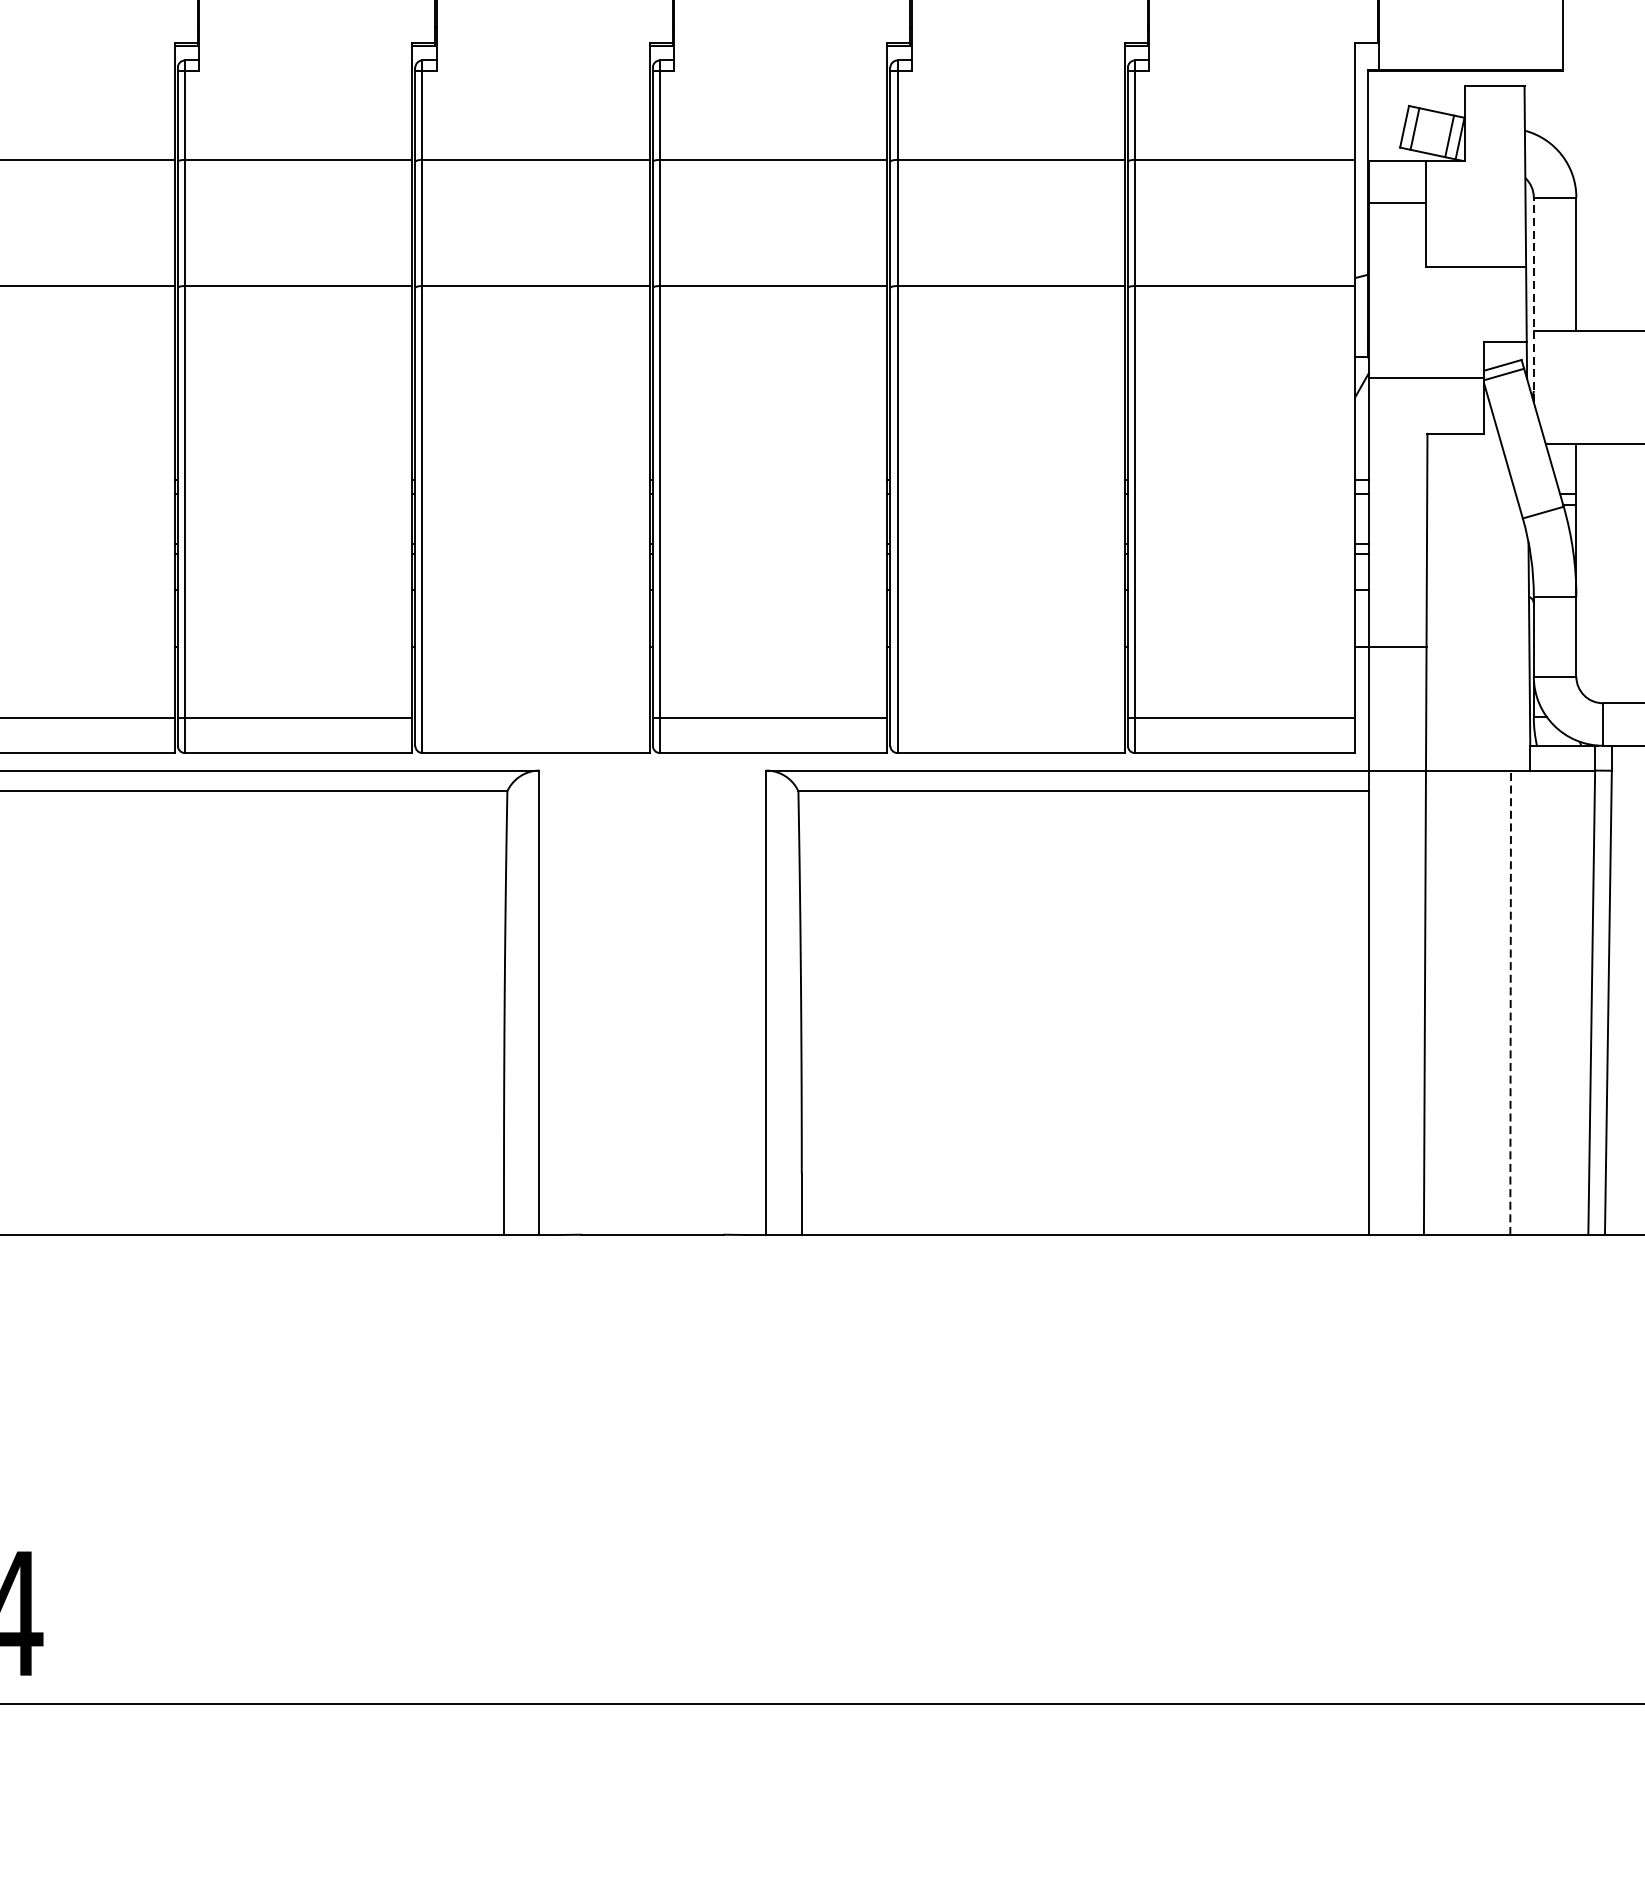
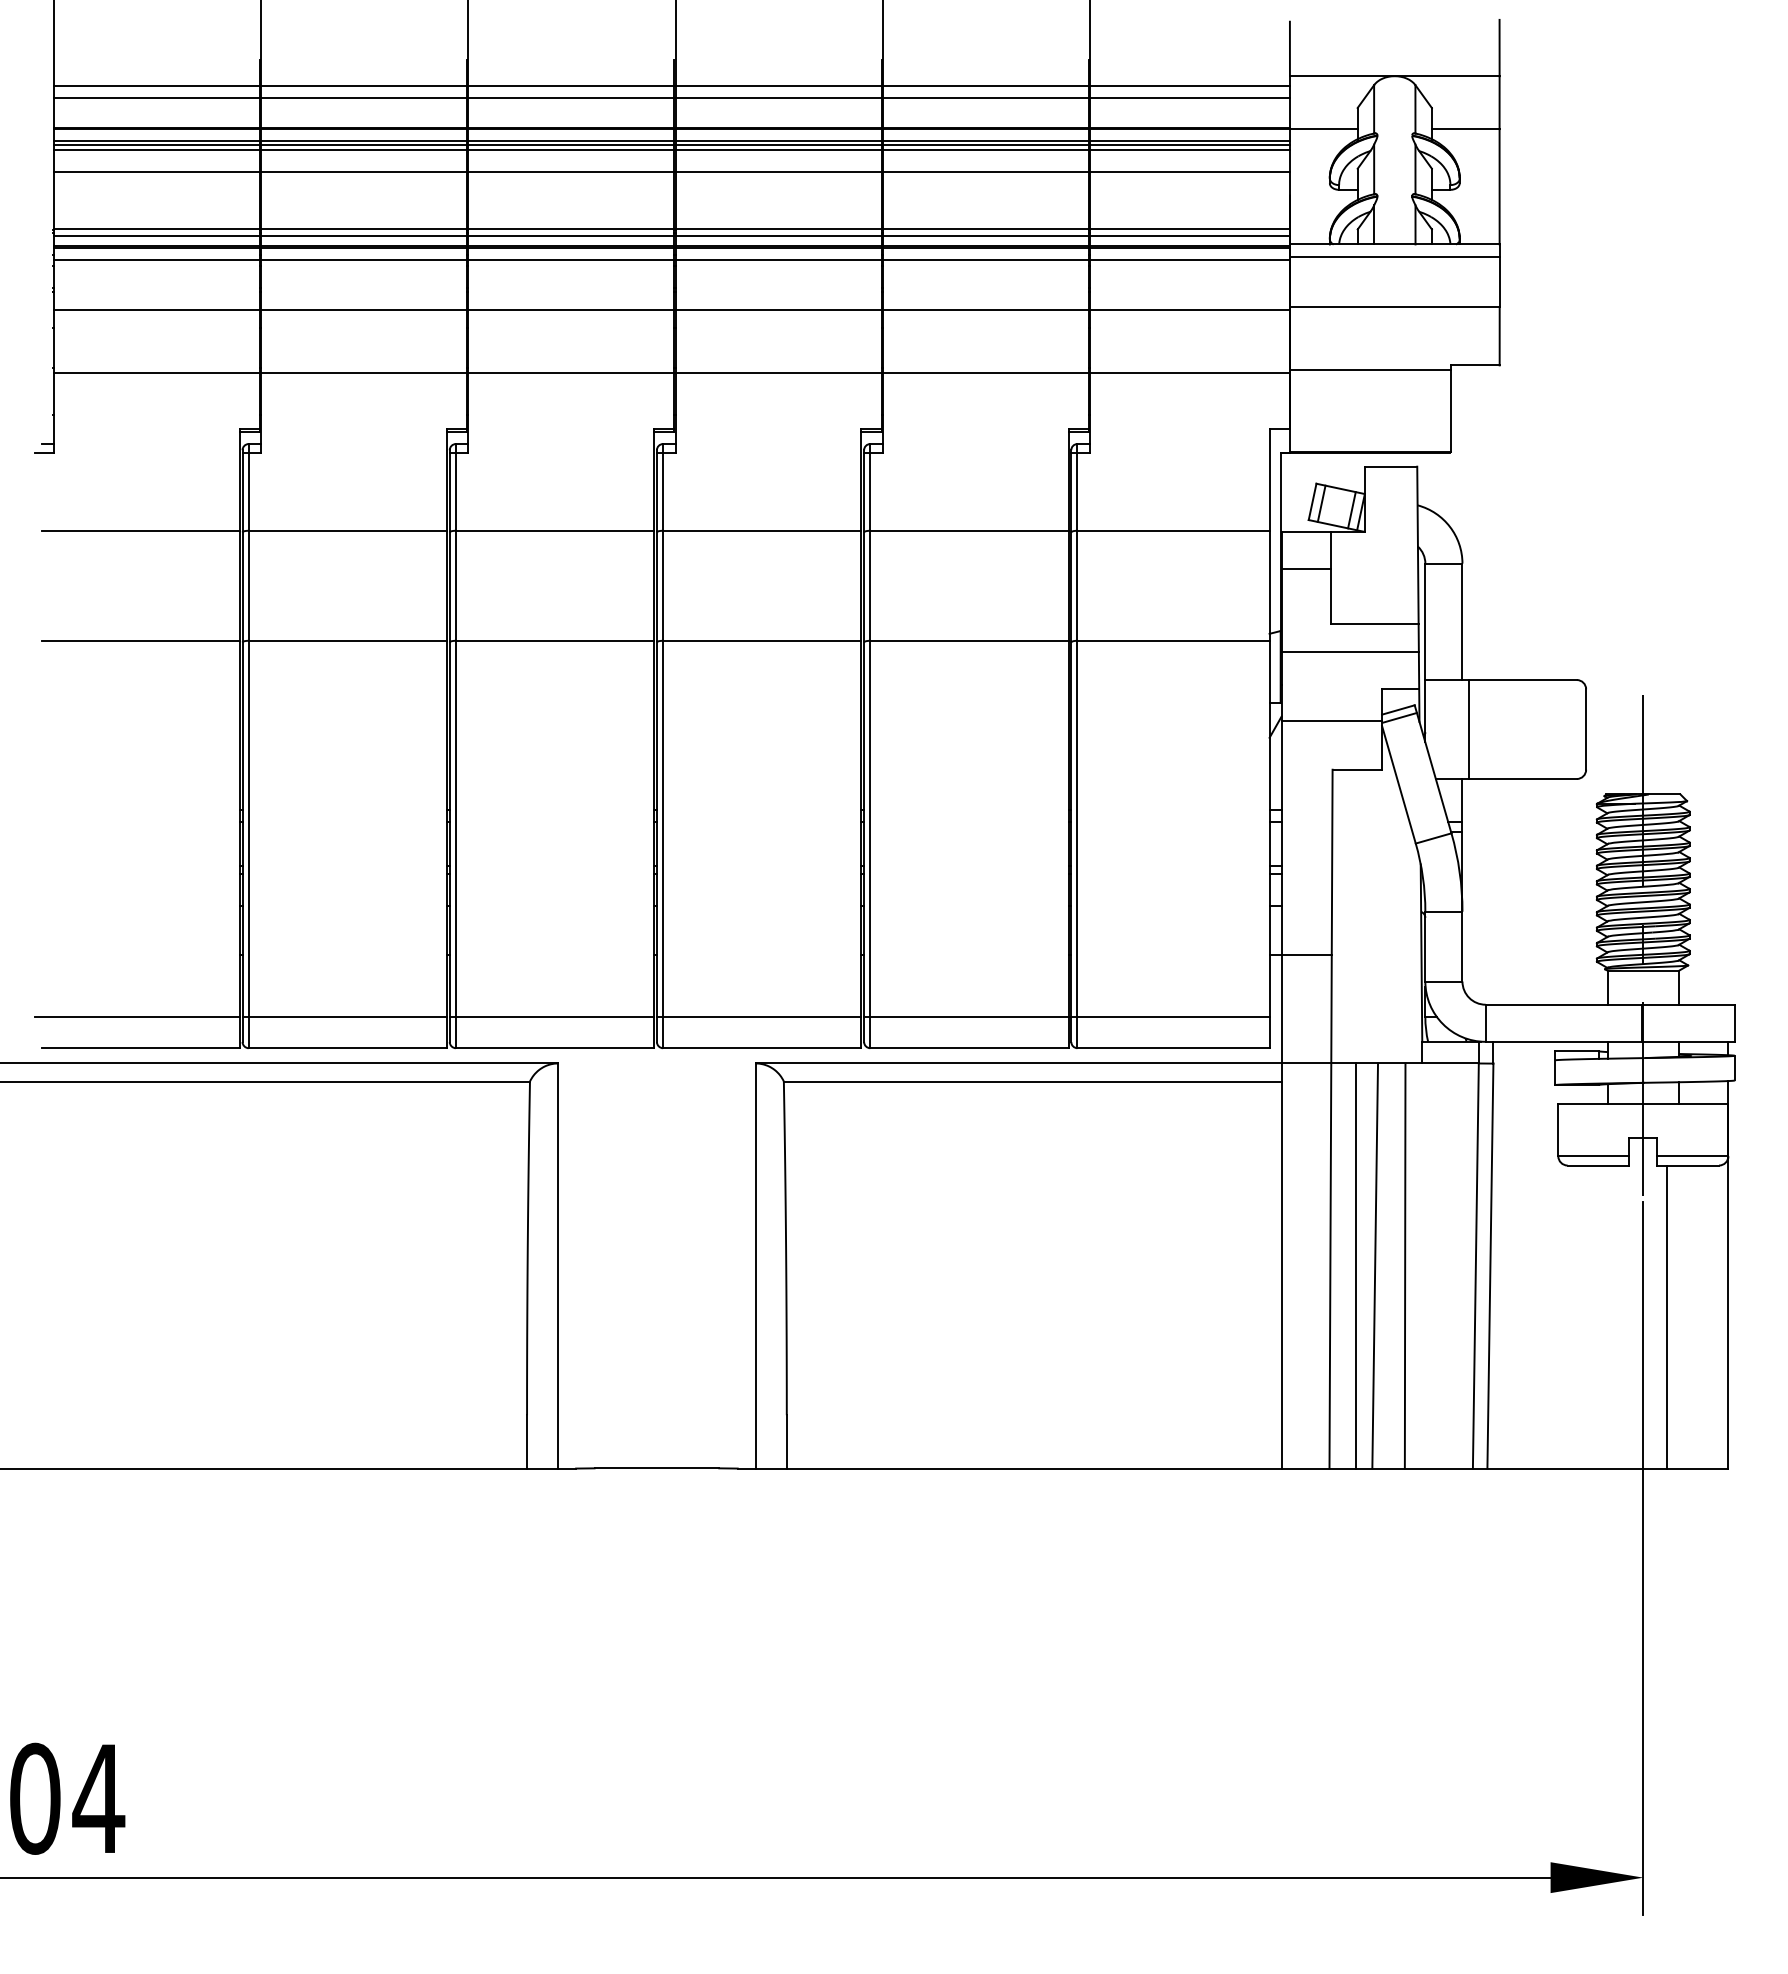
line: (1446, 299) -> (1349, 652), added
line: (1533, 299) -> (1425, 652), dashed -> solid
line: (1583, 387) -> (1468, 729), added
line: (532, 717) -> (551, 1017), added
line: (1007, 717) -> (966, 1017), added
line: (1454, 1002) -> (1356, 1265), added
line: (1476, 1002) -> (1375, 1265), added
line: (1511, 1003) -> (1405, 1266), dashed -> solid

